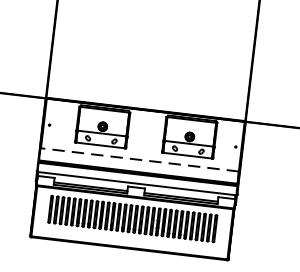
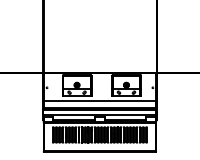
line: (138, 160) -> (99, 101), dashed -> solid

